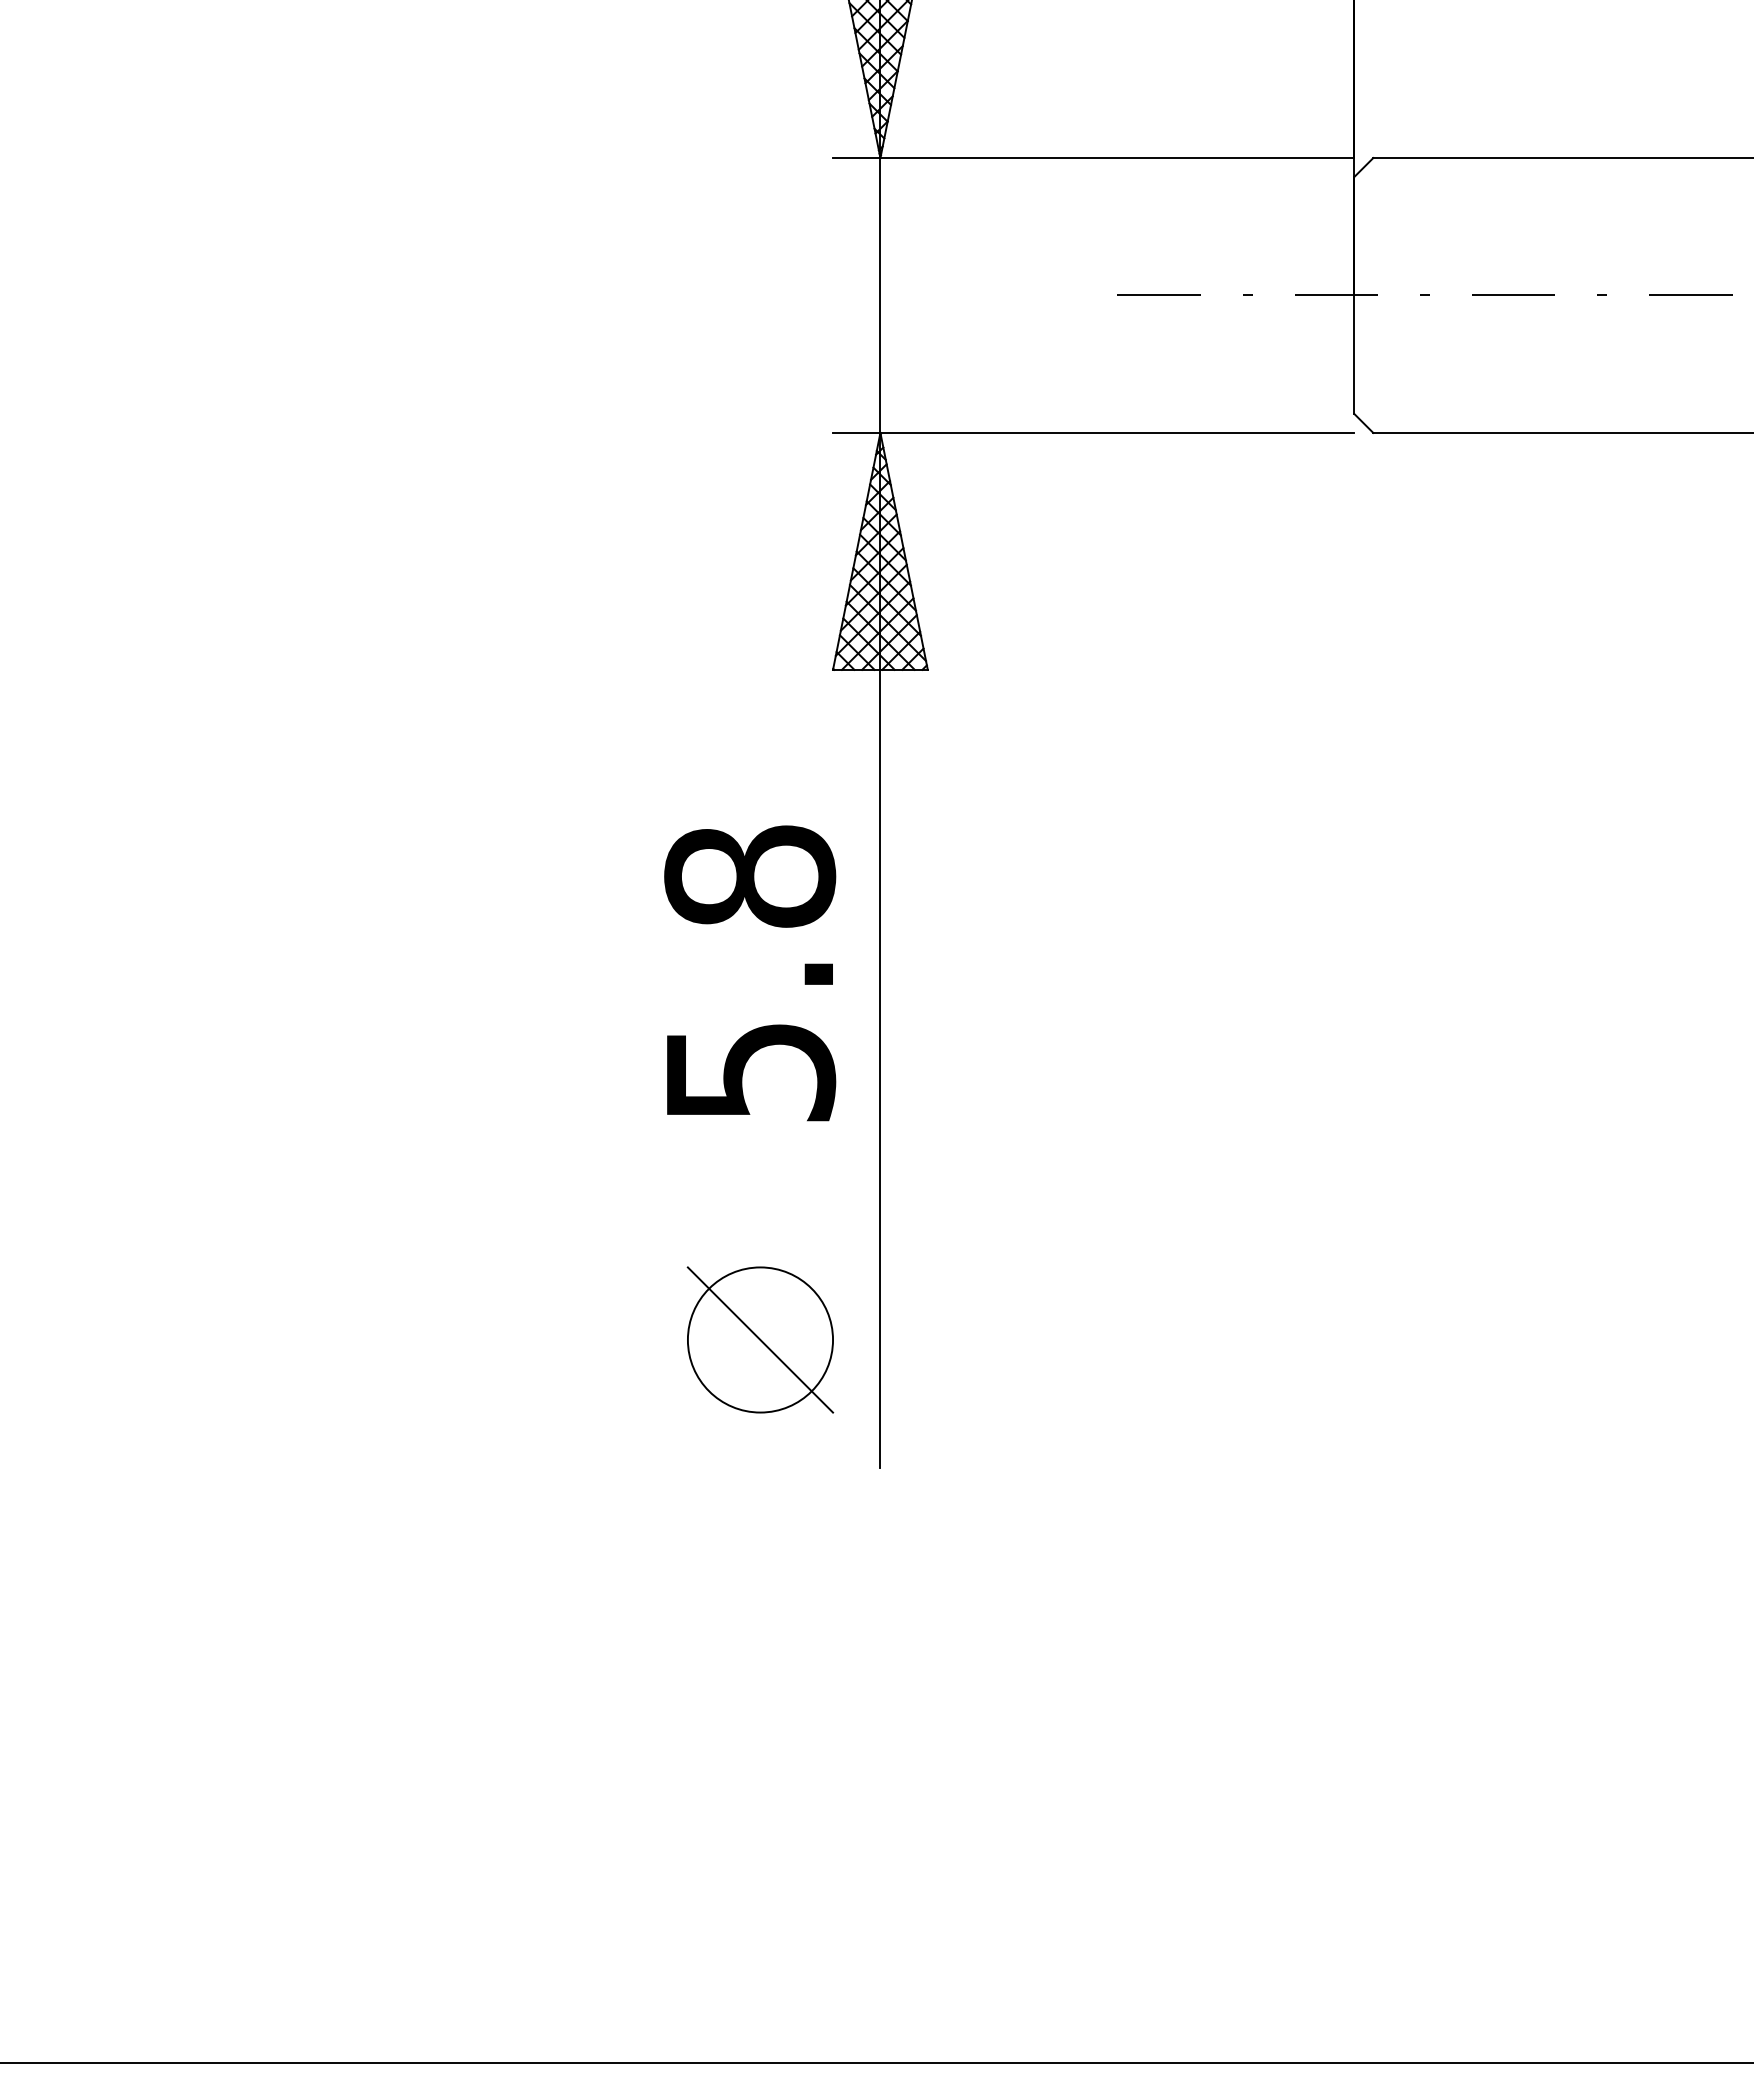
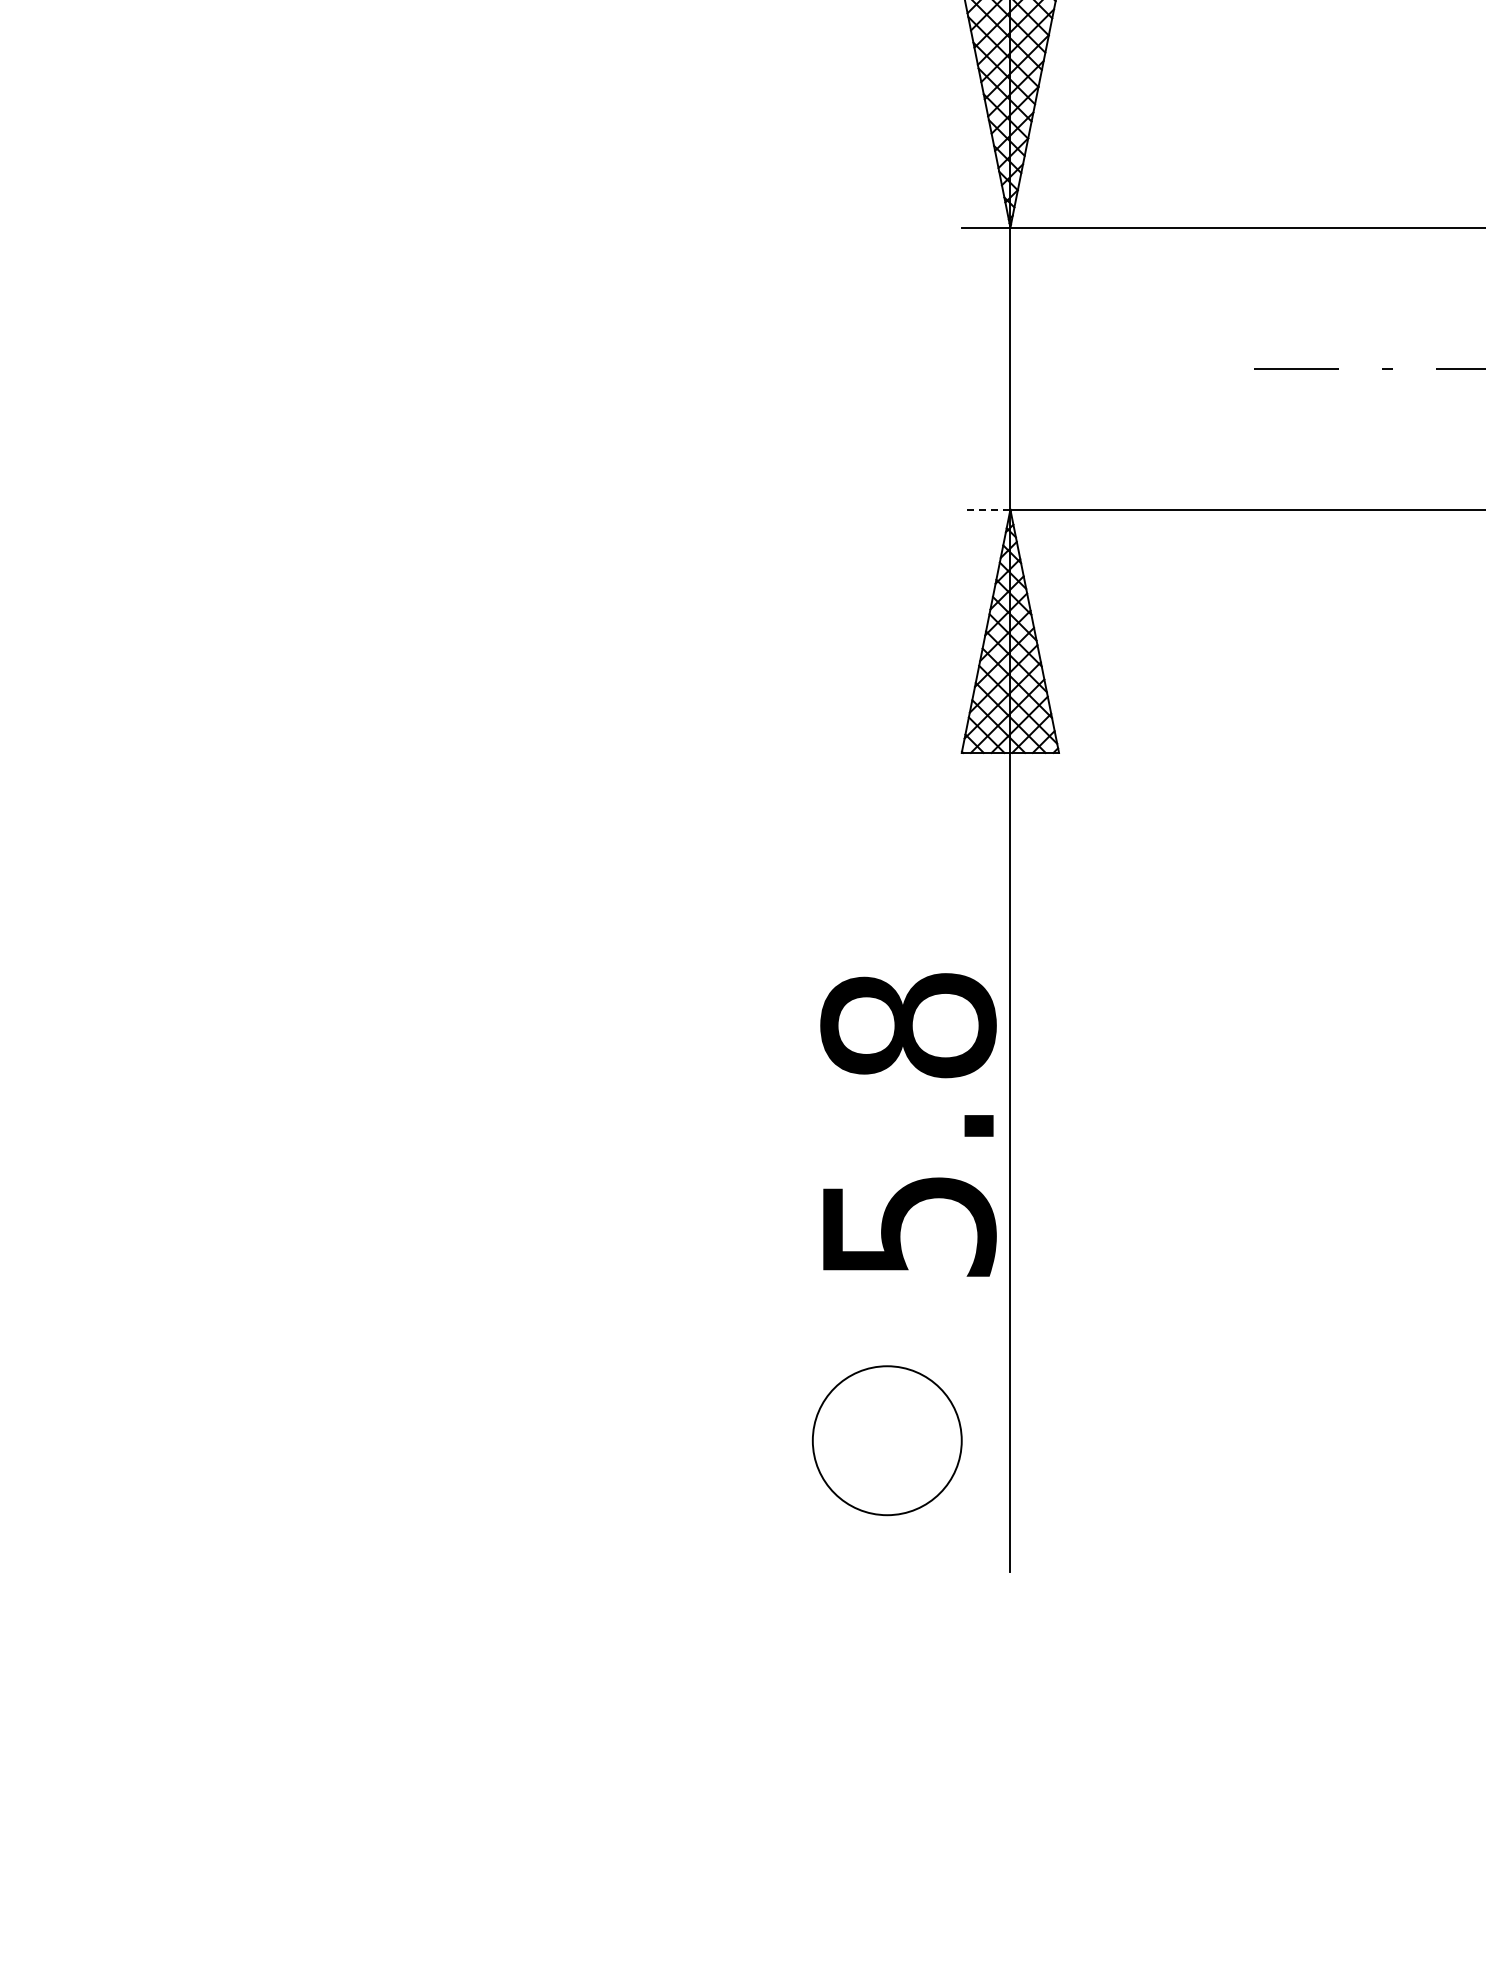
line: (856, 432) -> (985, 509), solid -> dashed
text: (750, 973) -> (908, 1125), moved
line: (760, 1339) -> (887, 1440), removed

